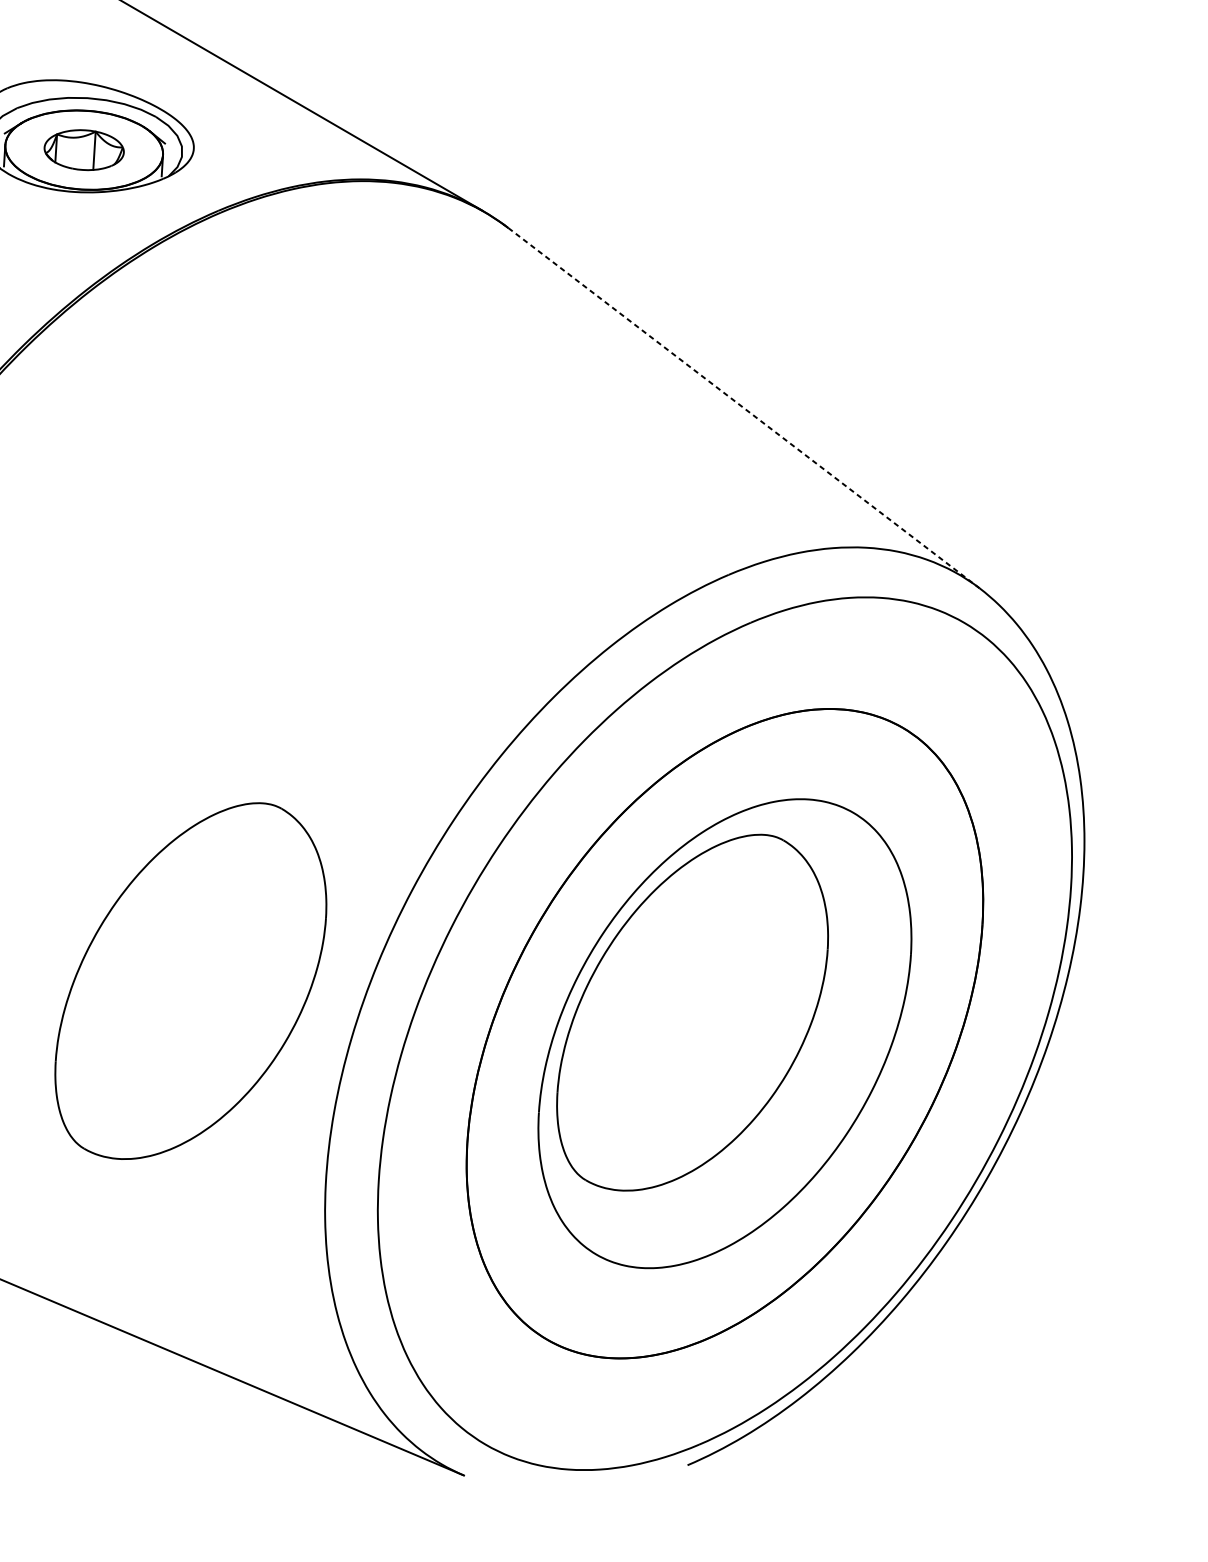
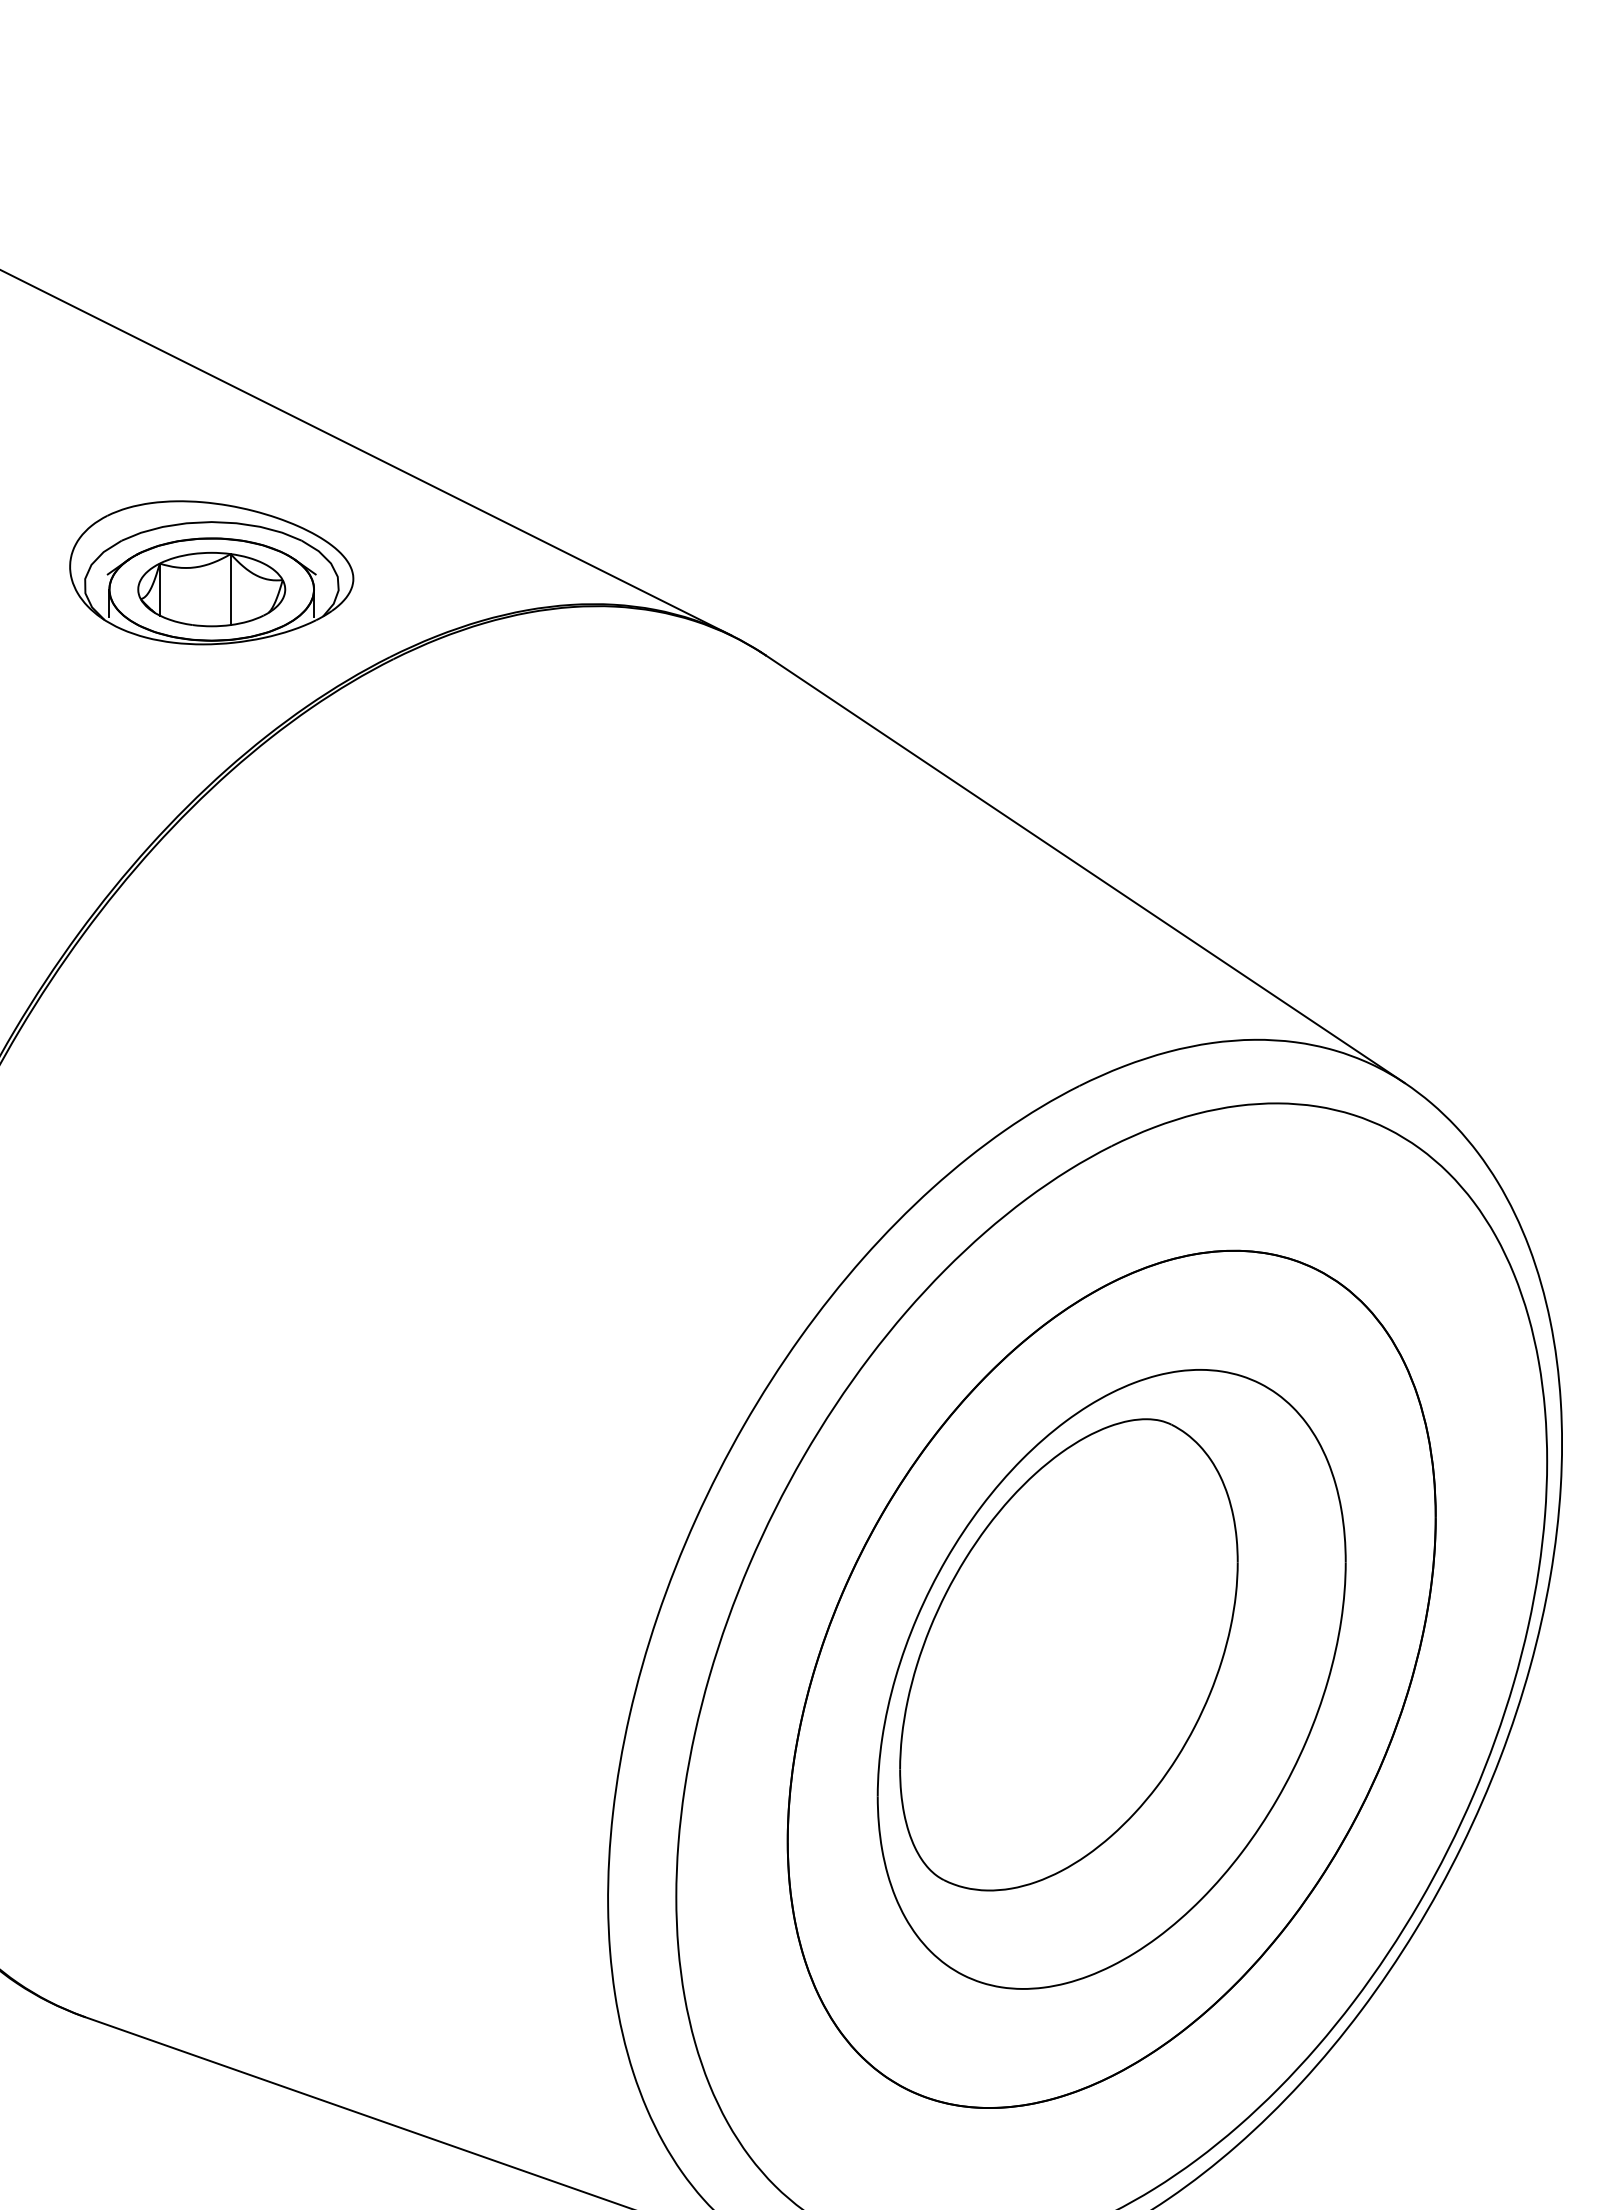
part: (83, 150) -> (211, 589), size x1.43
line: (743, 408) -> (1085, 869), dashed -> solid
part: (191, 980) -> (417, 1654), removed

